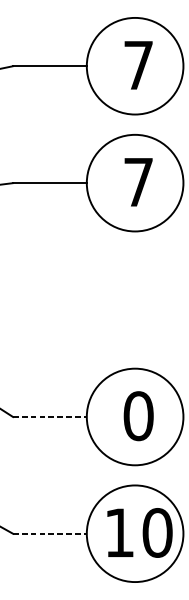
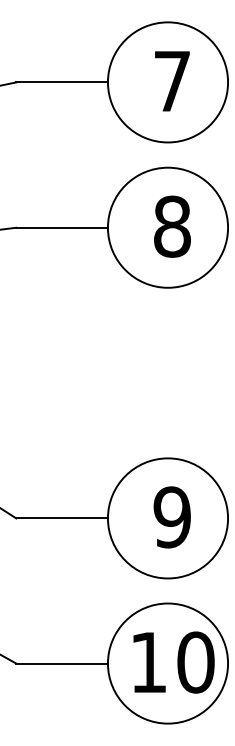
text: (138, 182) -> (172, 226), 7 -> 8
text: (138, 416) -> (172, 517), 0 -> 9
line: (50, 417) -> (62, 518), dashed -> solid
line: (50, 533) -> (62, 663), dashed -> solid

